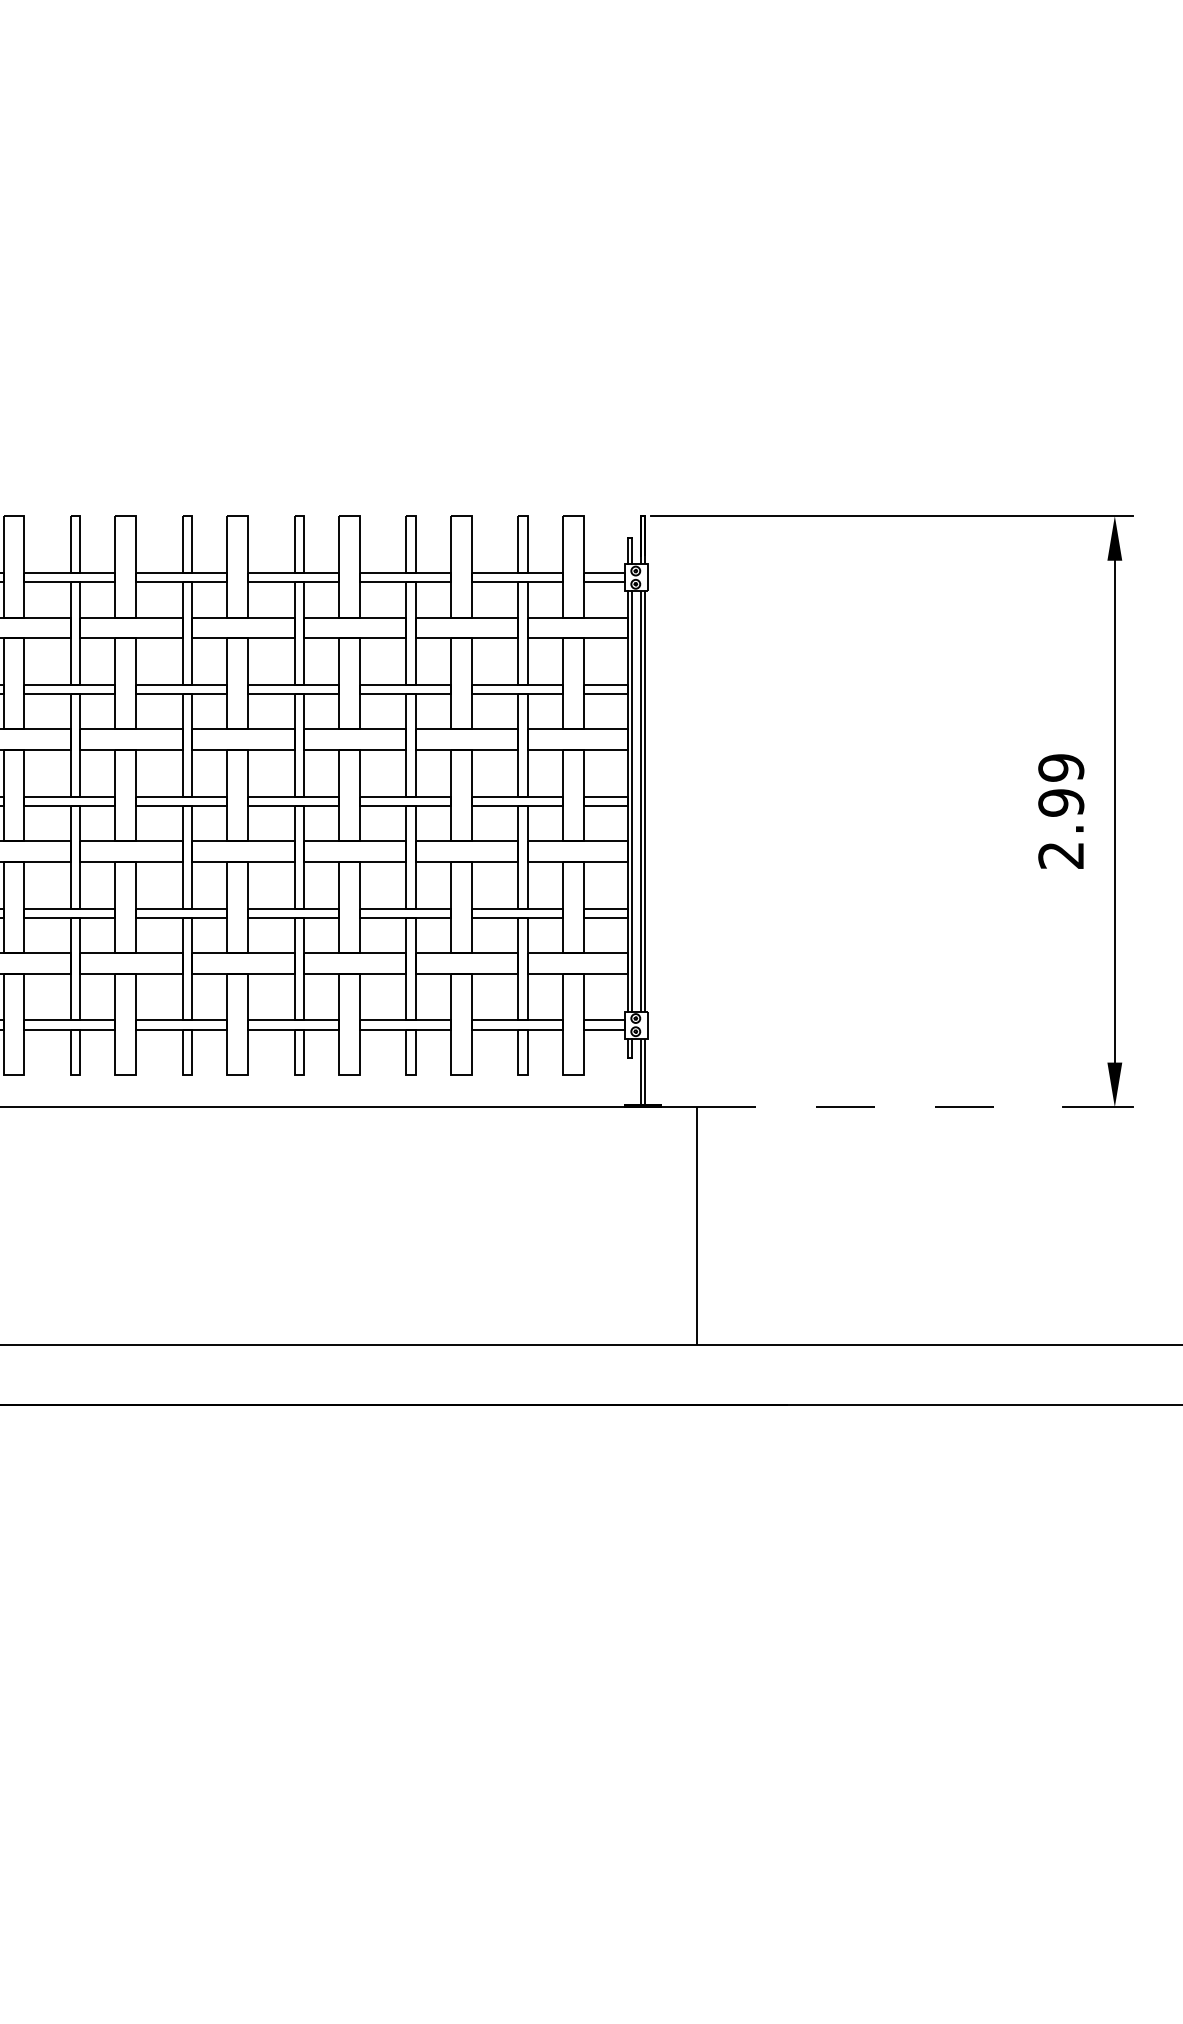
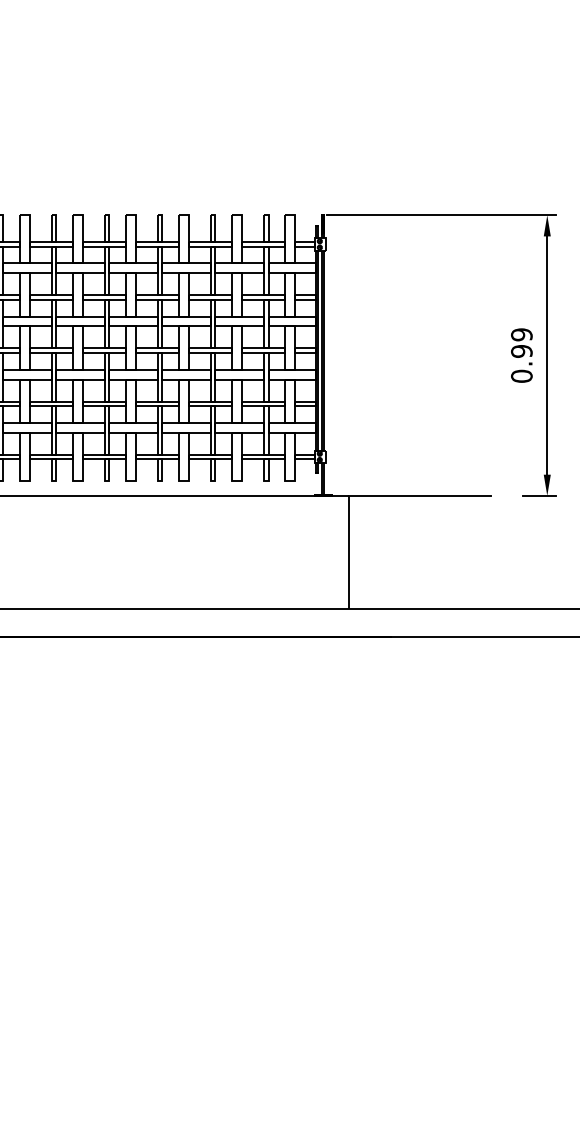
text: (1060, 853) -> (521, 375), 2.99 -> 0.99
line: (847, 1106) -> (420, 495), dashed -> solid

